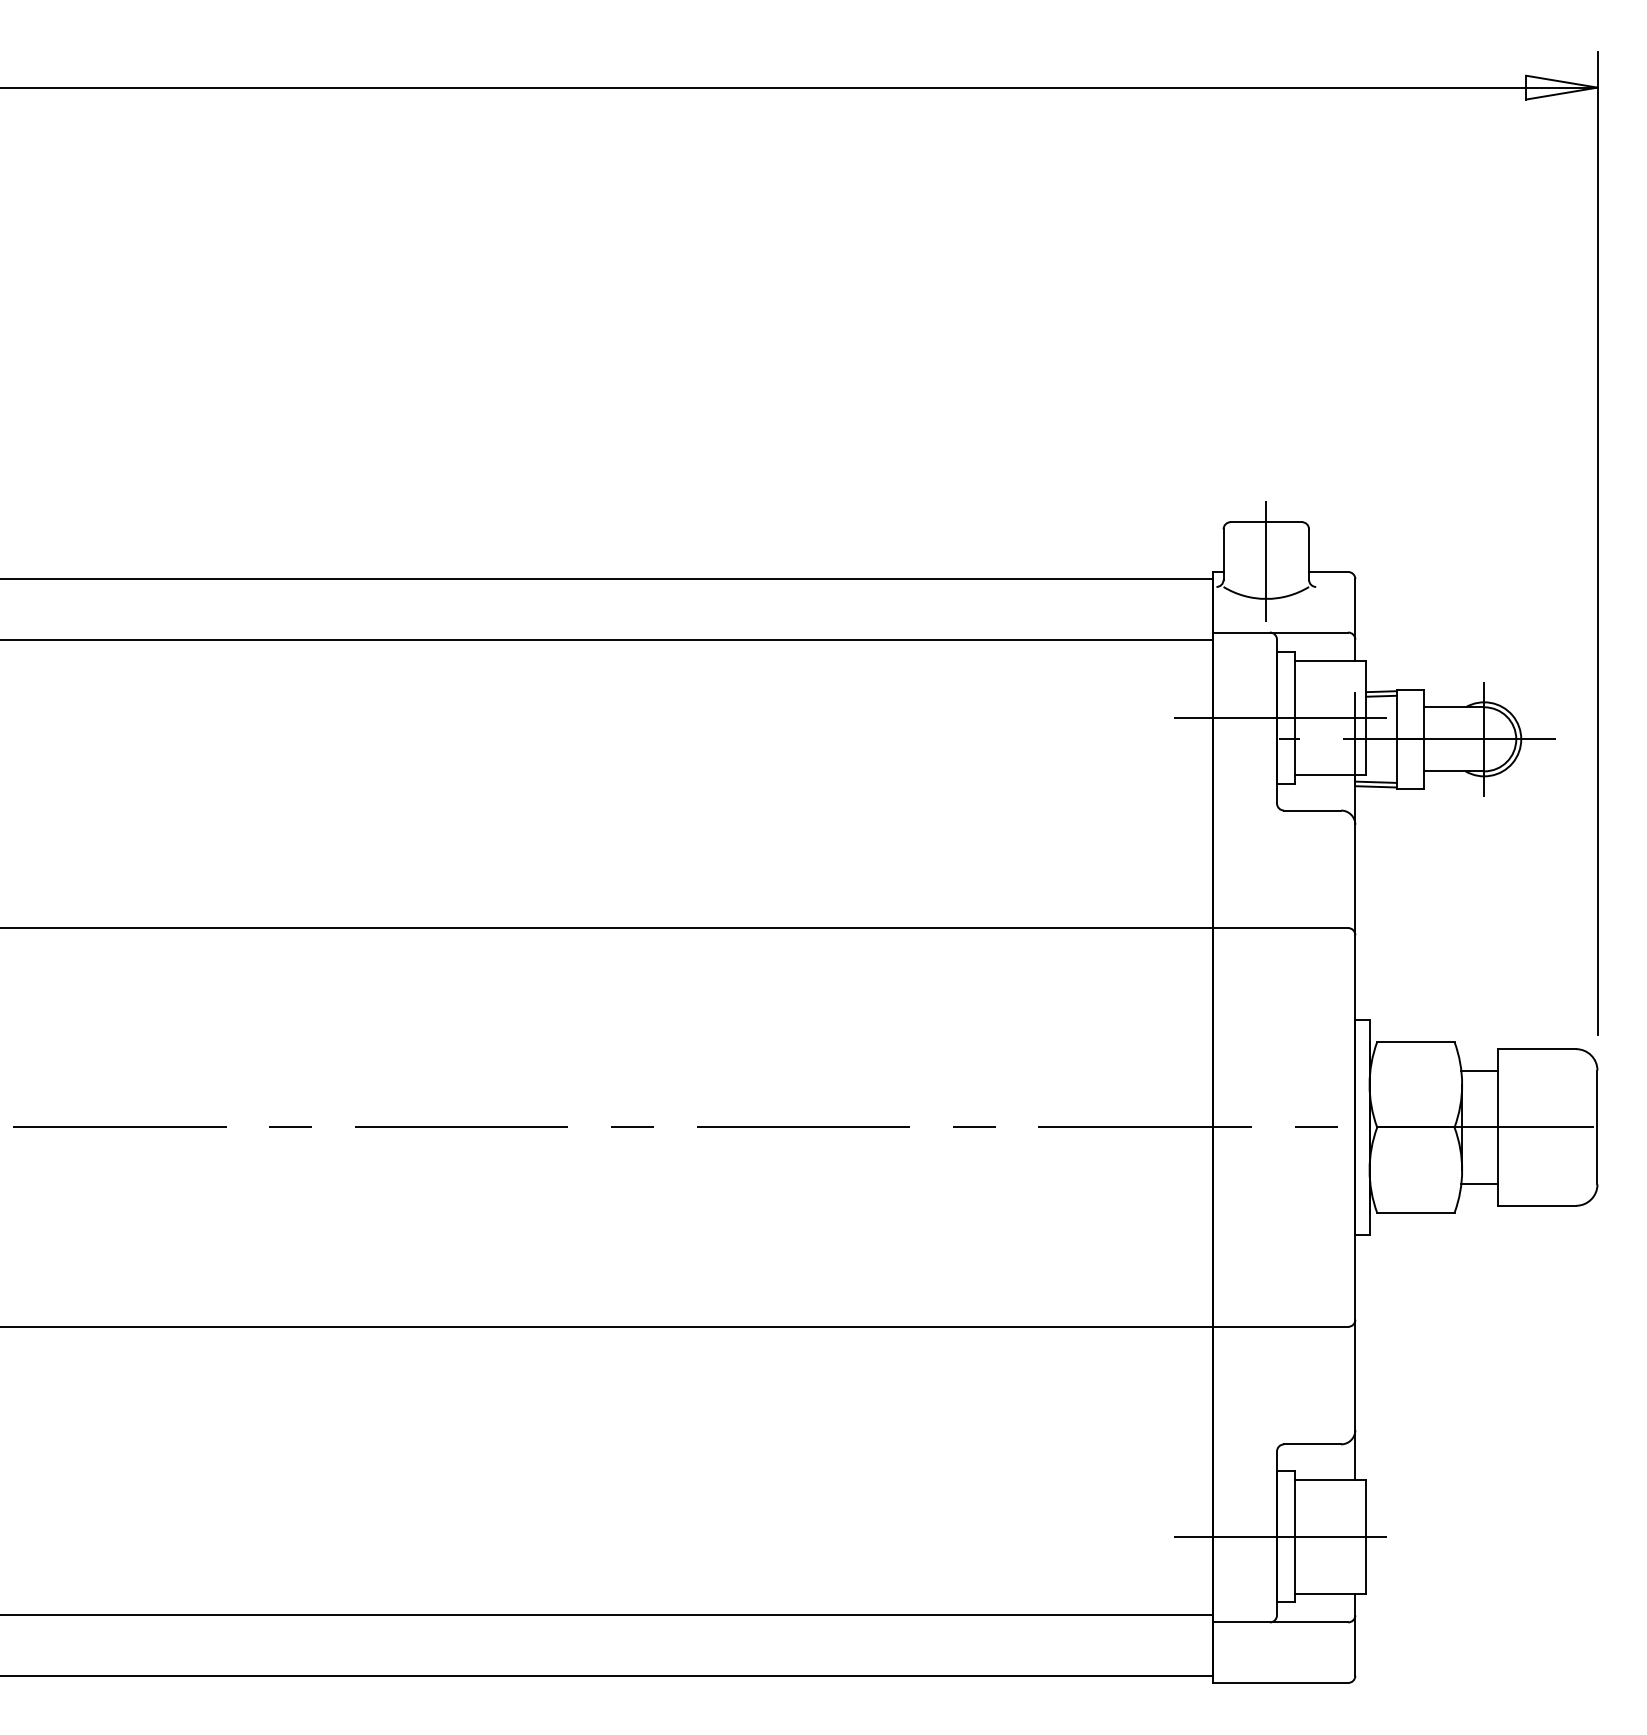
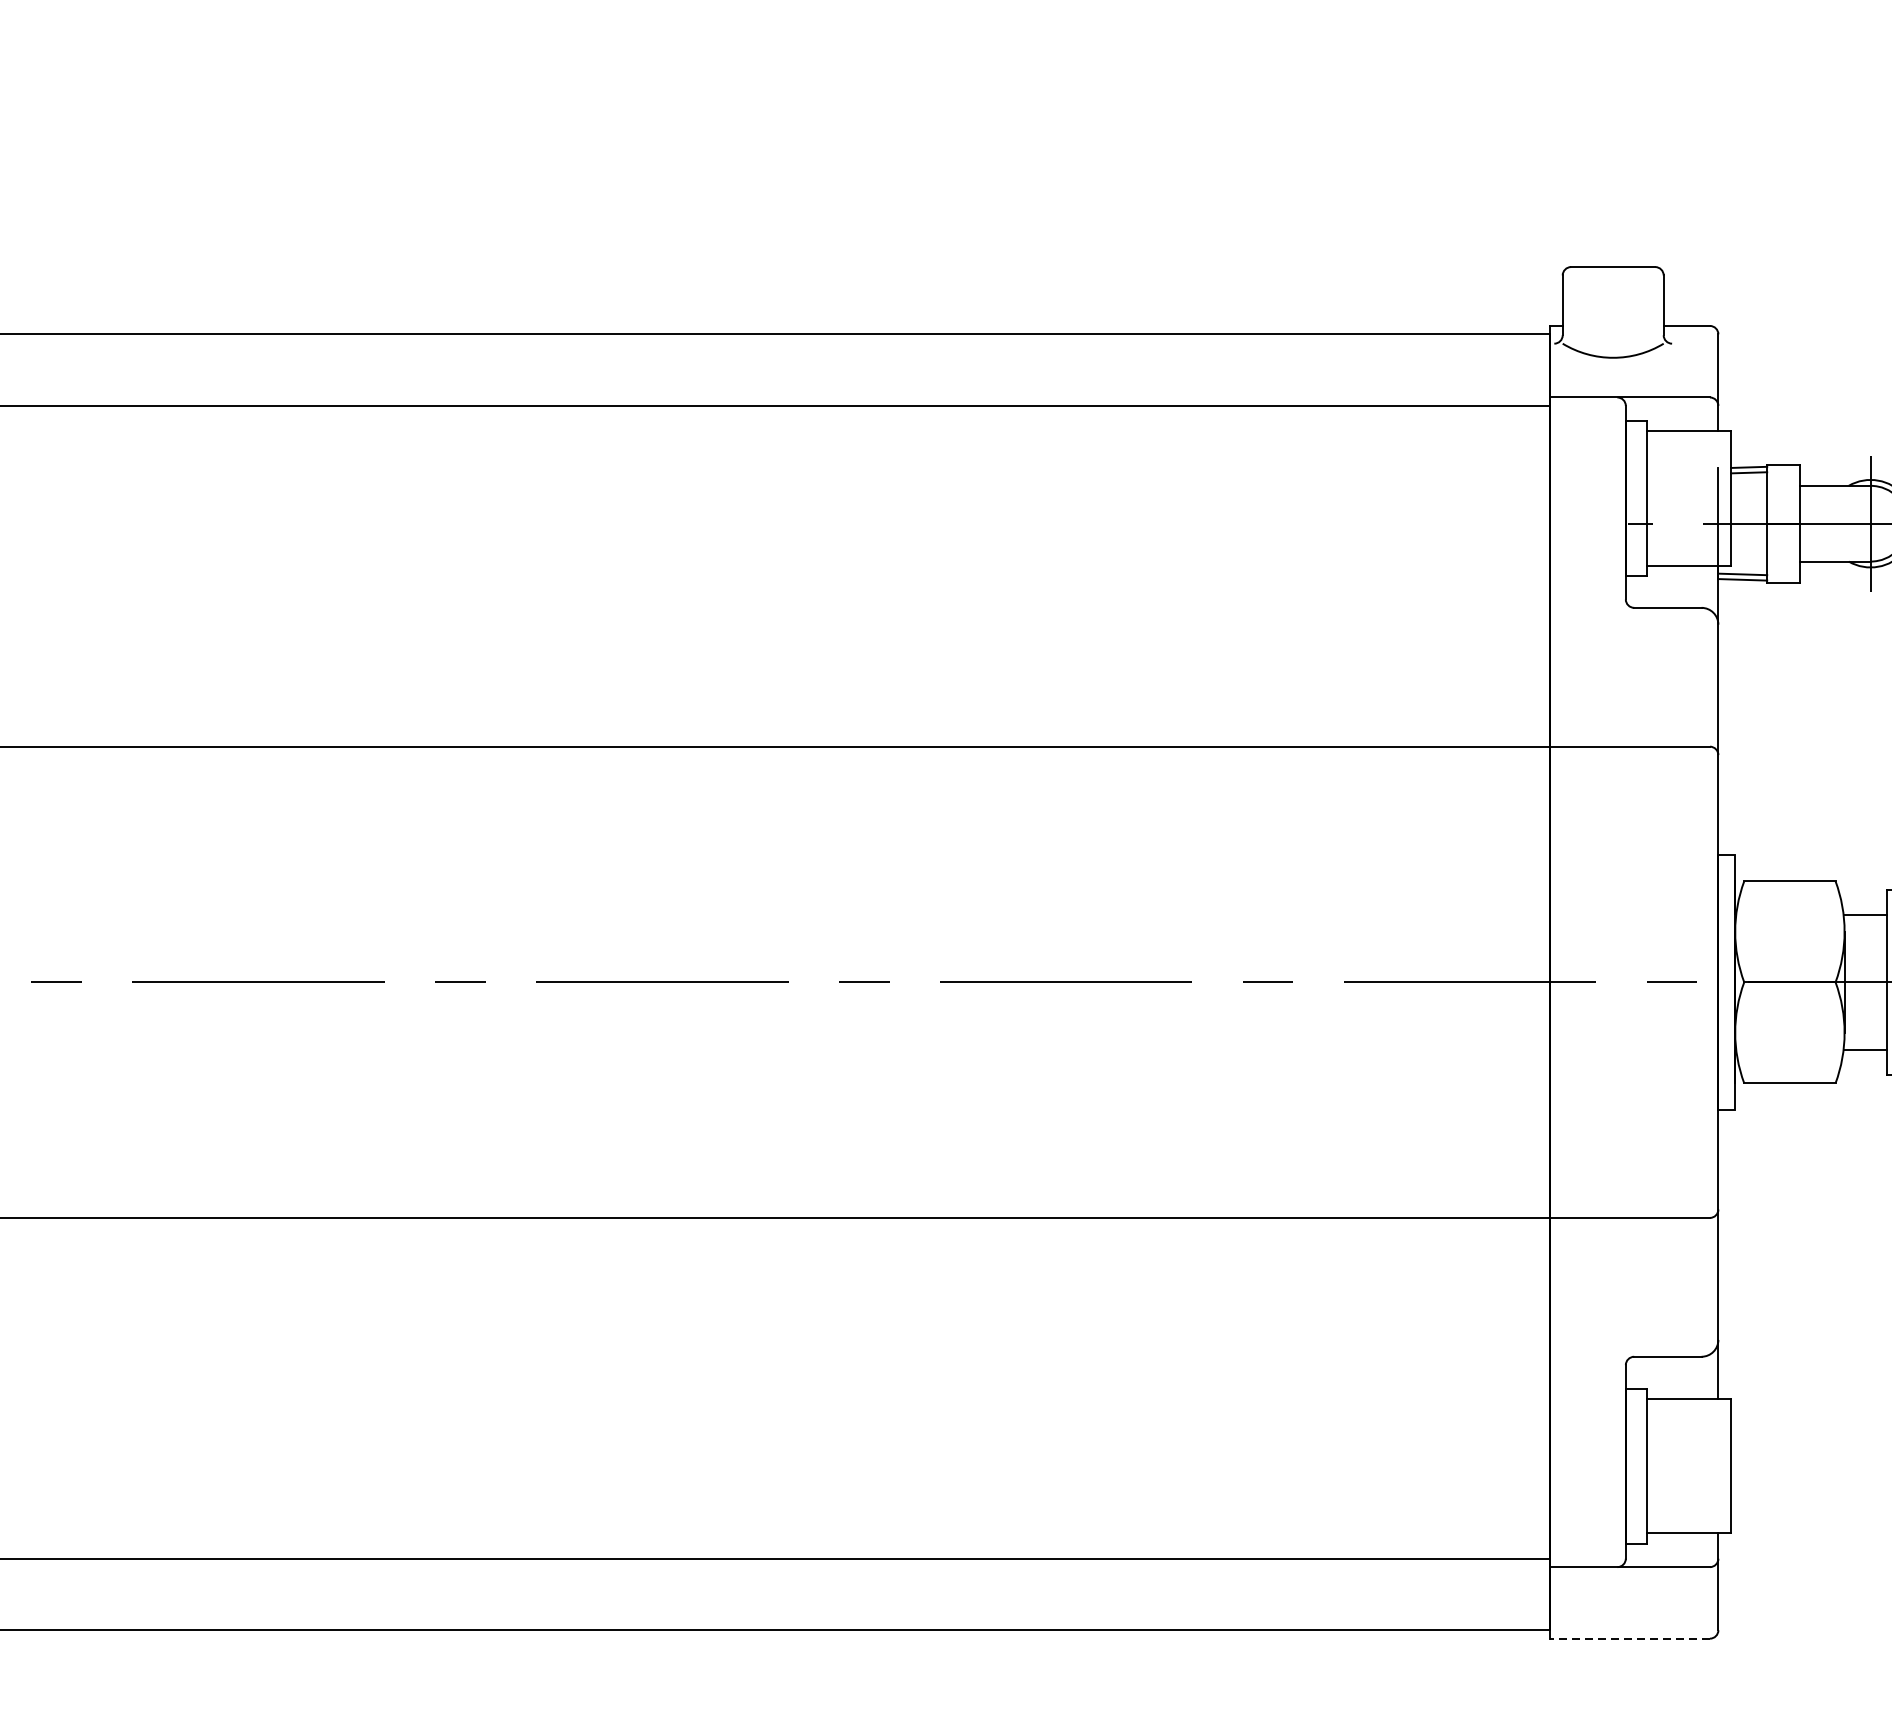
line: (1266, 560) -> (1613, 312), removed
line: (1276, 717) -> (1625, 497), removed
line: (1276, 1536) -> (1625, 1465), removed
line: (1280, 1682) -> (1629, 1638), solid -> dashed

